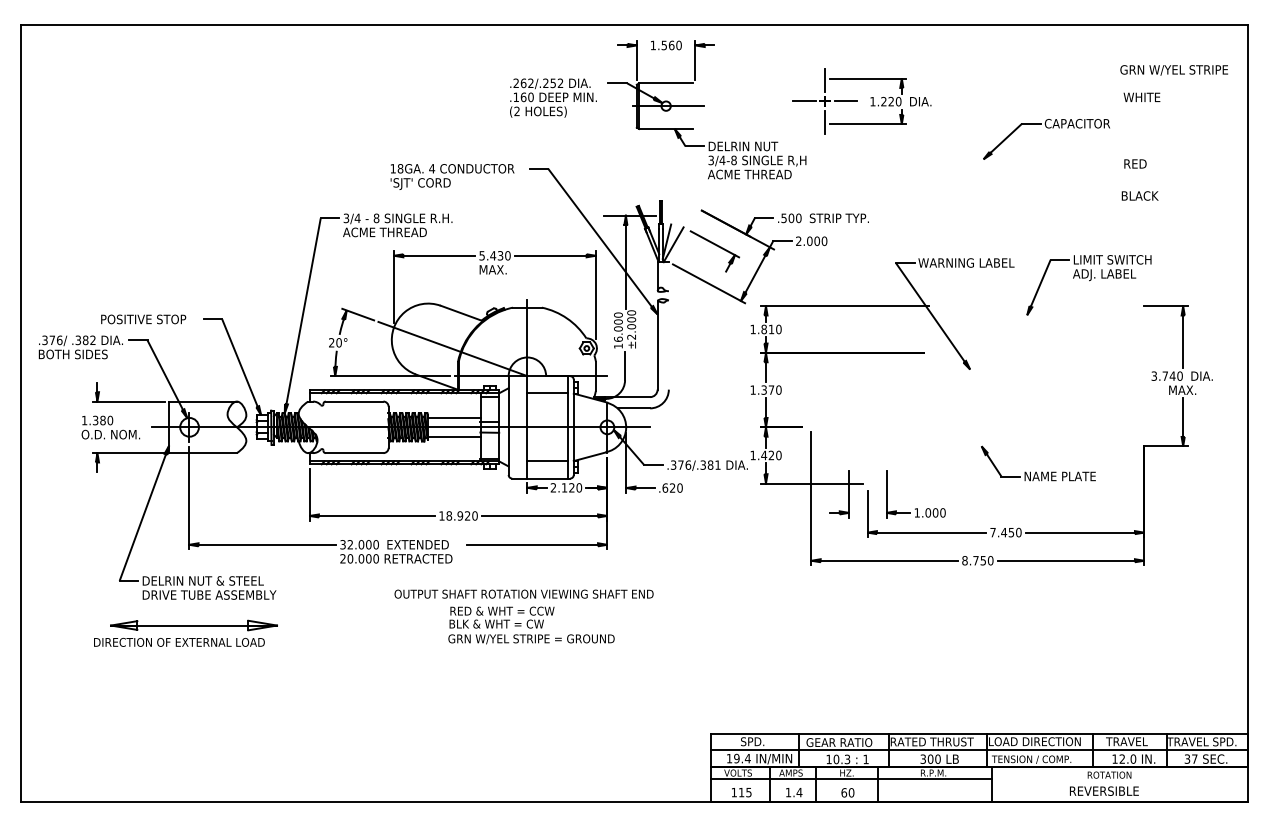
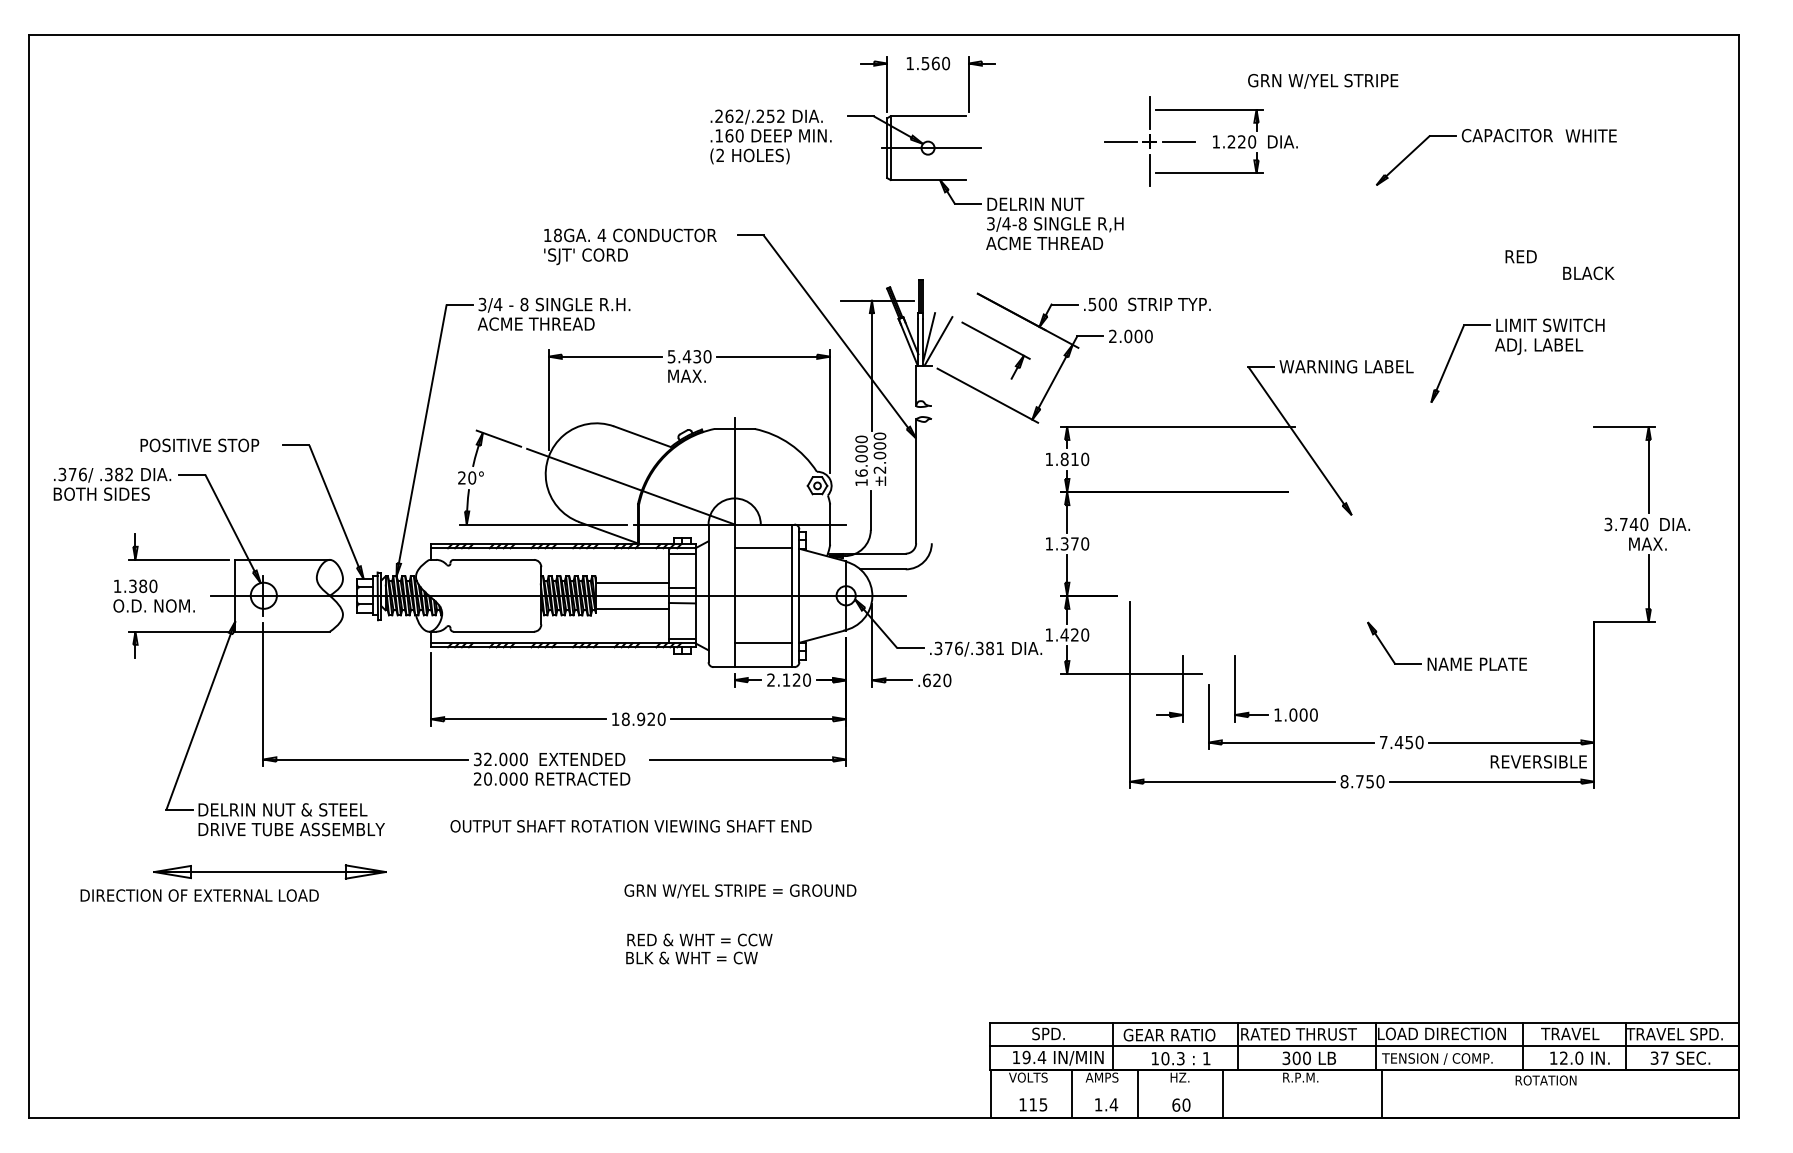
text: (1174, 70) -> (1323, 81), moved
part: (1048, 128) -> (1466, 142), moved
text: (1134, 163) -> (1520, 256), moved
part: (1089, 285) -> (1517, 360), moved
text: (523, 594) -> (630, 826), moved
text: (502, 617) -> (699, 948), moved
text: (179, 642) -> (199, 895), moved
line: (851, 778) -> (1186, 1085), removed
text: (1104, 790) -> (1538, 761), moved

